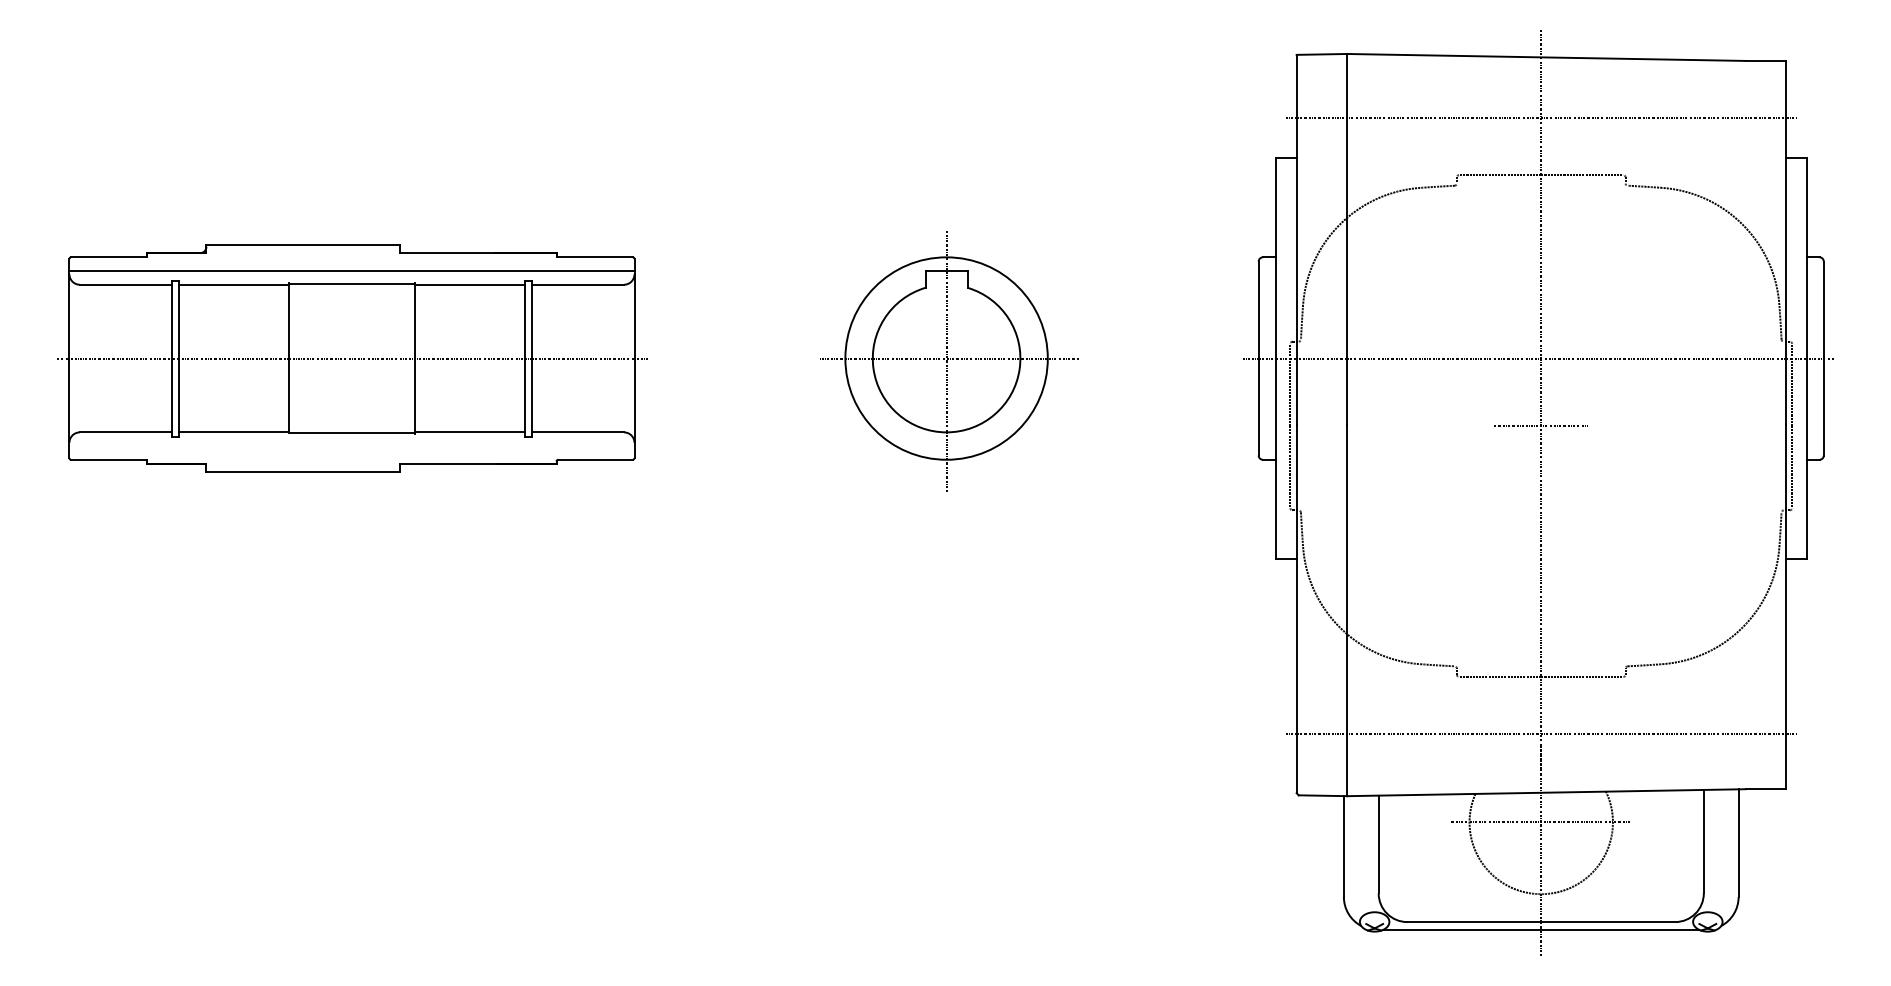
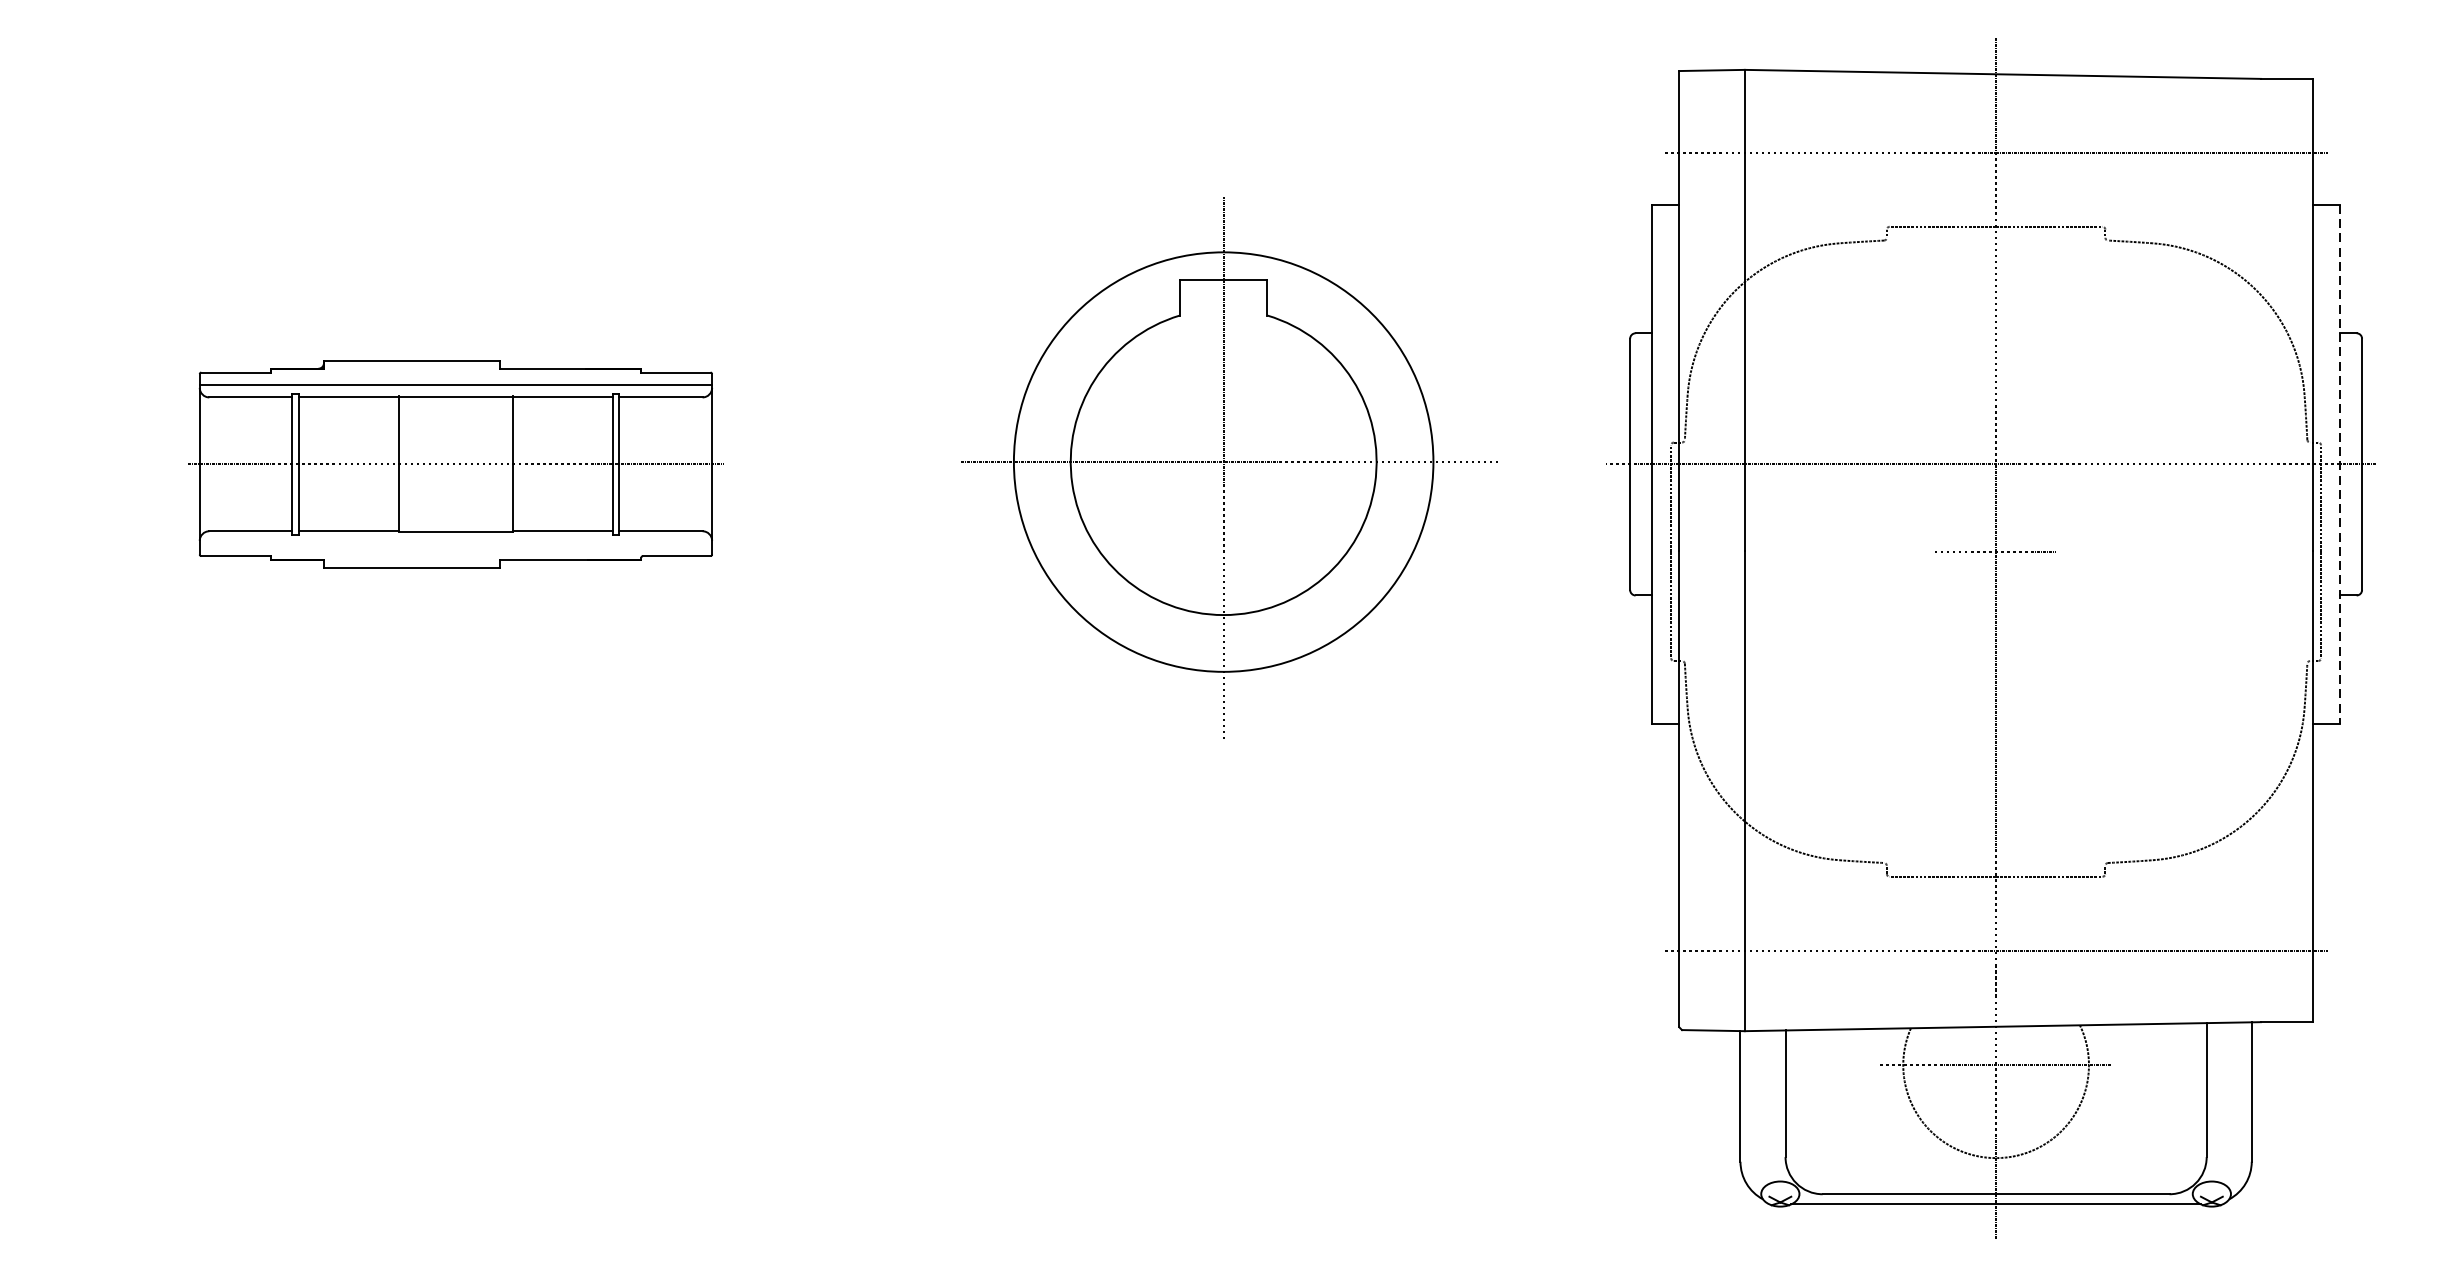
part: (352, 358) -> (456, 464), size x0.7
line: (1806, 359) -> (2339, 465), solid -> dashed
part: (949, 361) -> (1229, 468), size x1.6

